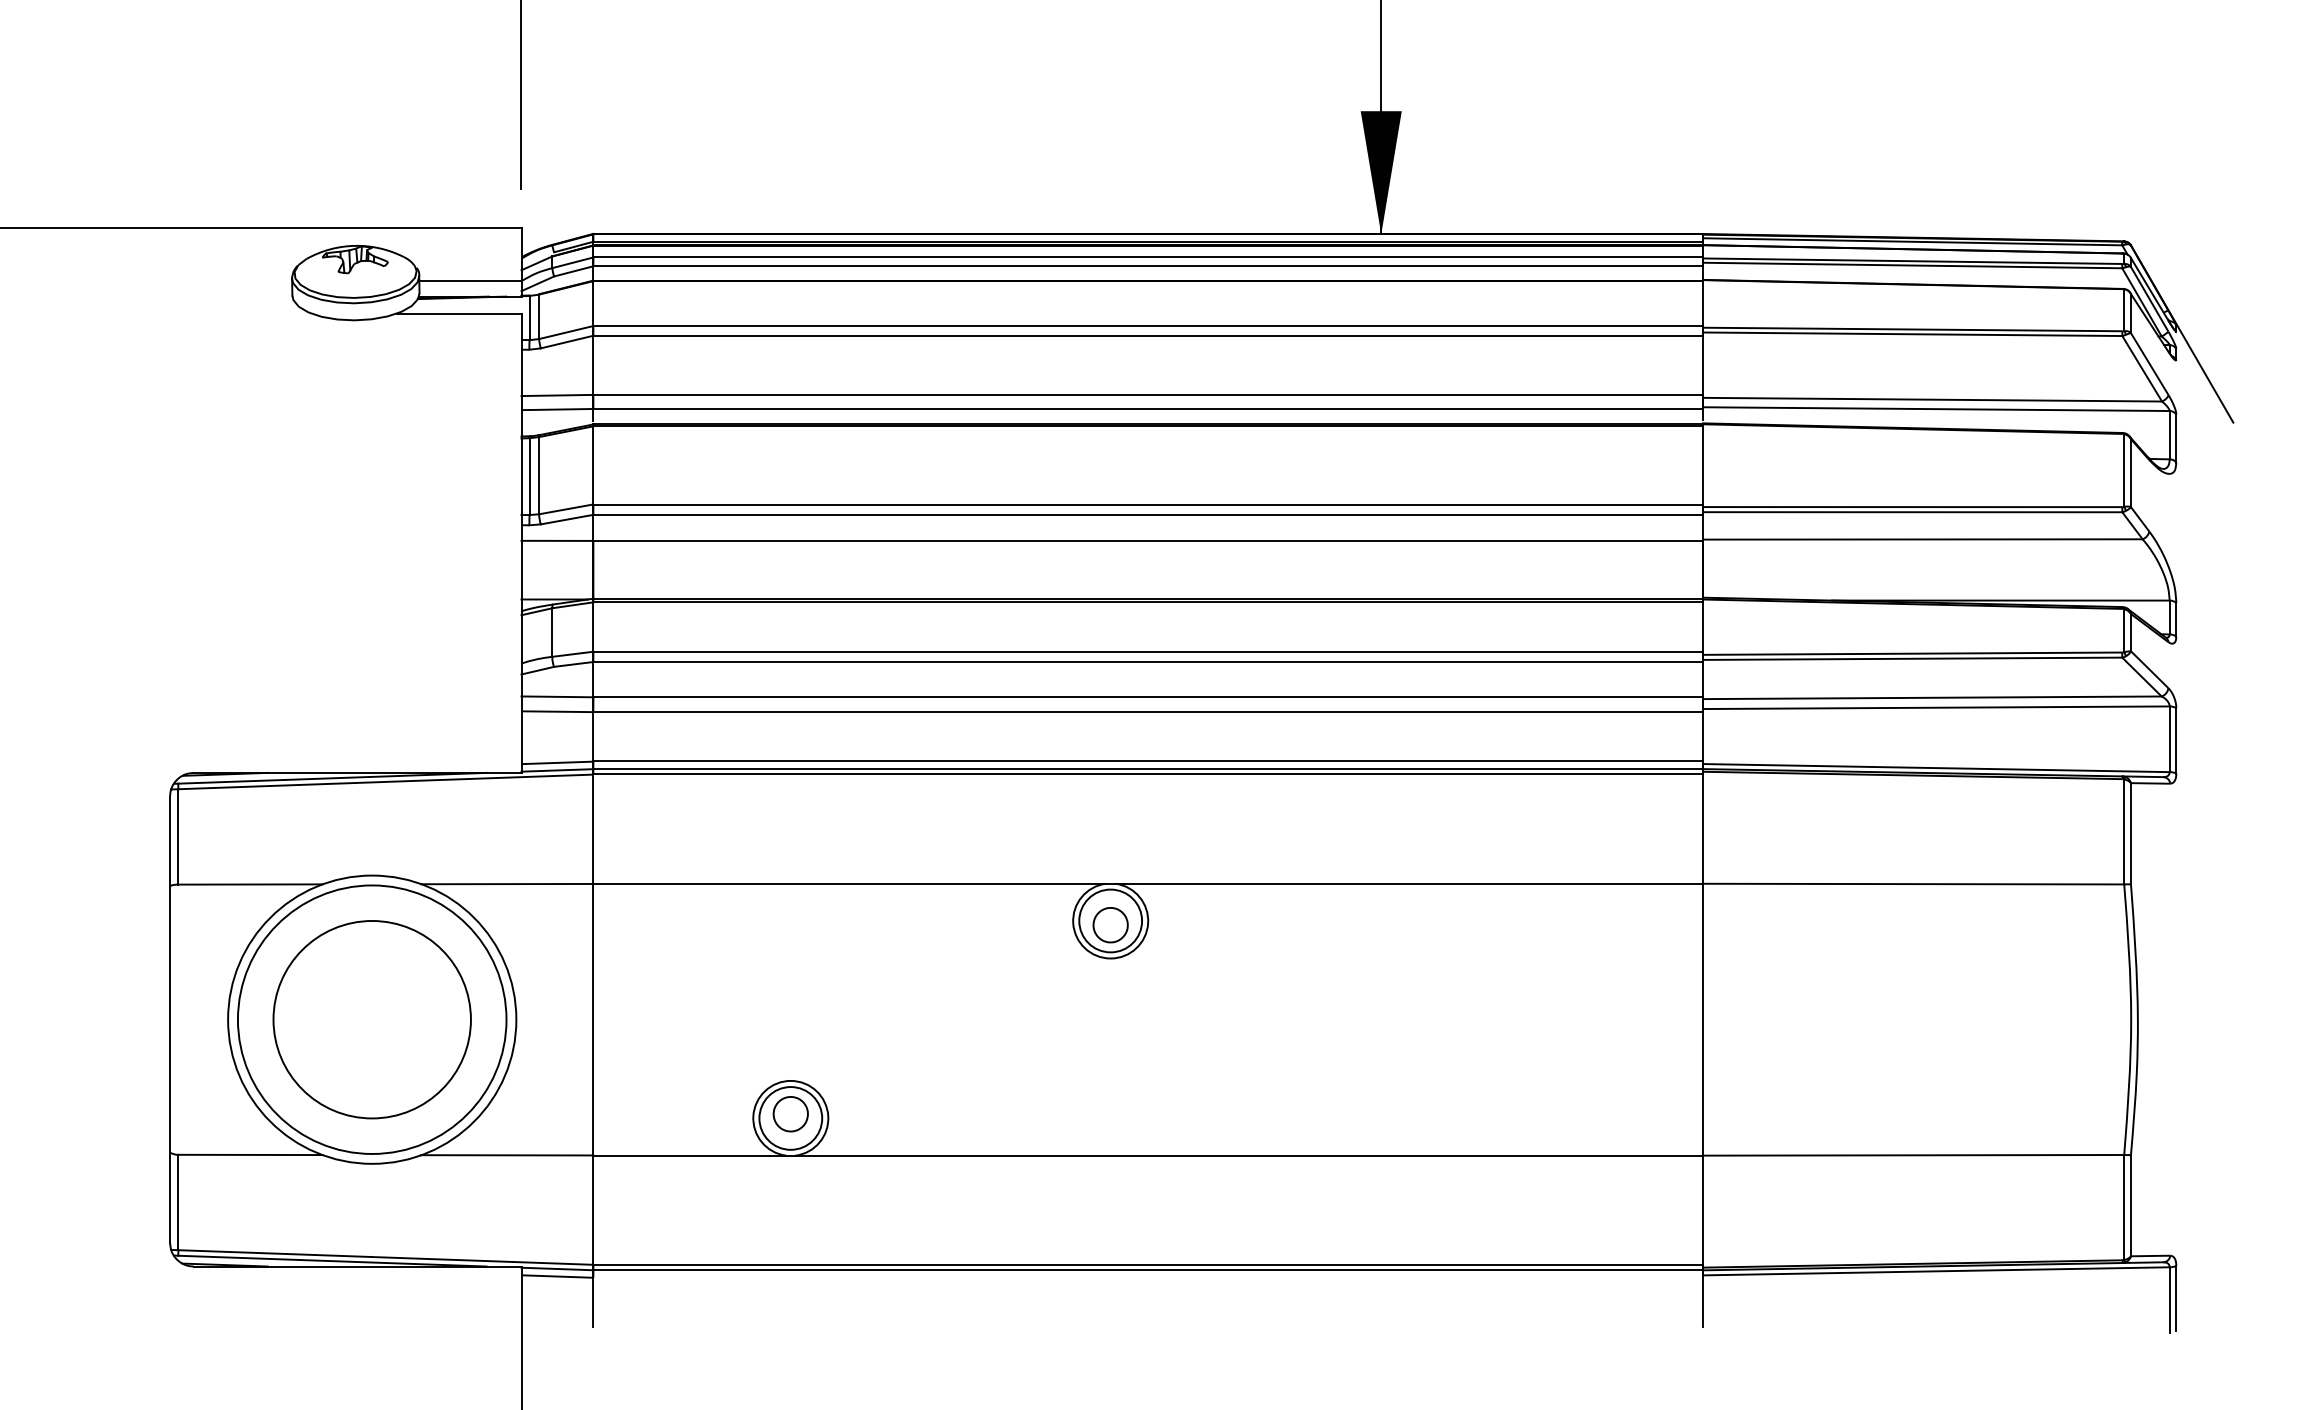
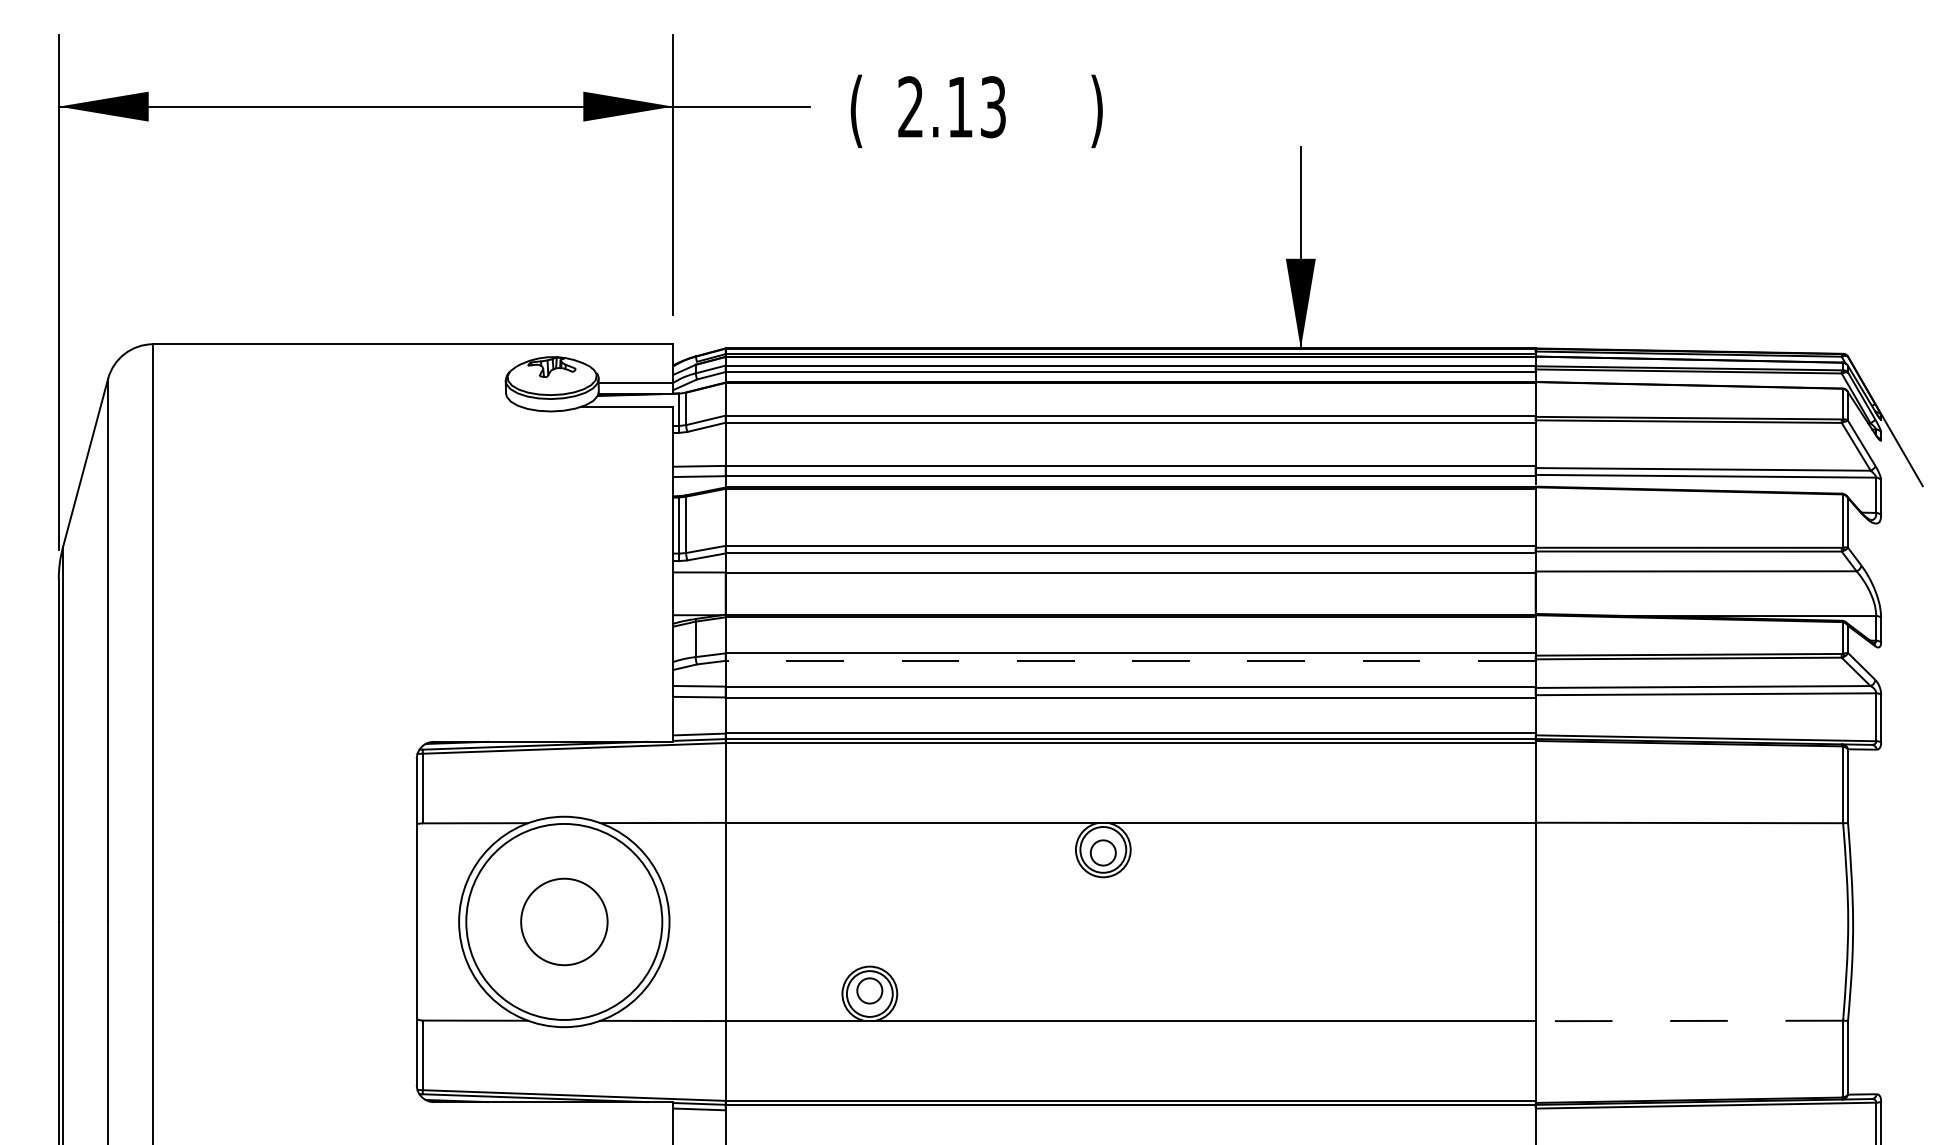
line: (1147, 661) -> (1130, 660), solid -> dashed
circle: (372, 1019) -> (564, 921), size x0.6
line: (1913, 1154) -> (1689, 1020), solid -> dashed

